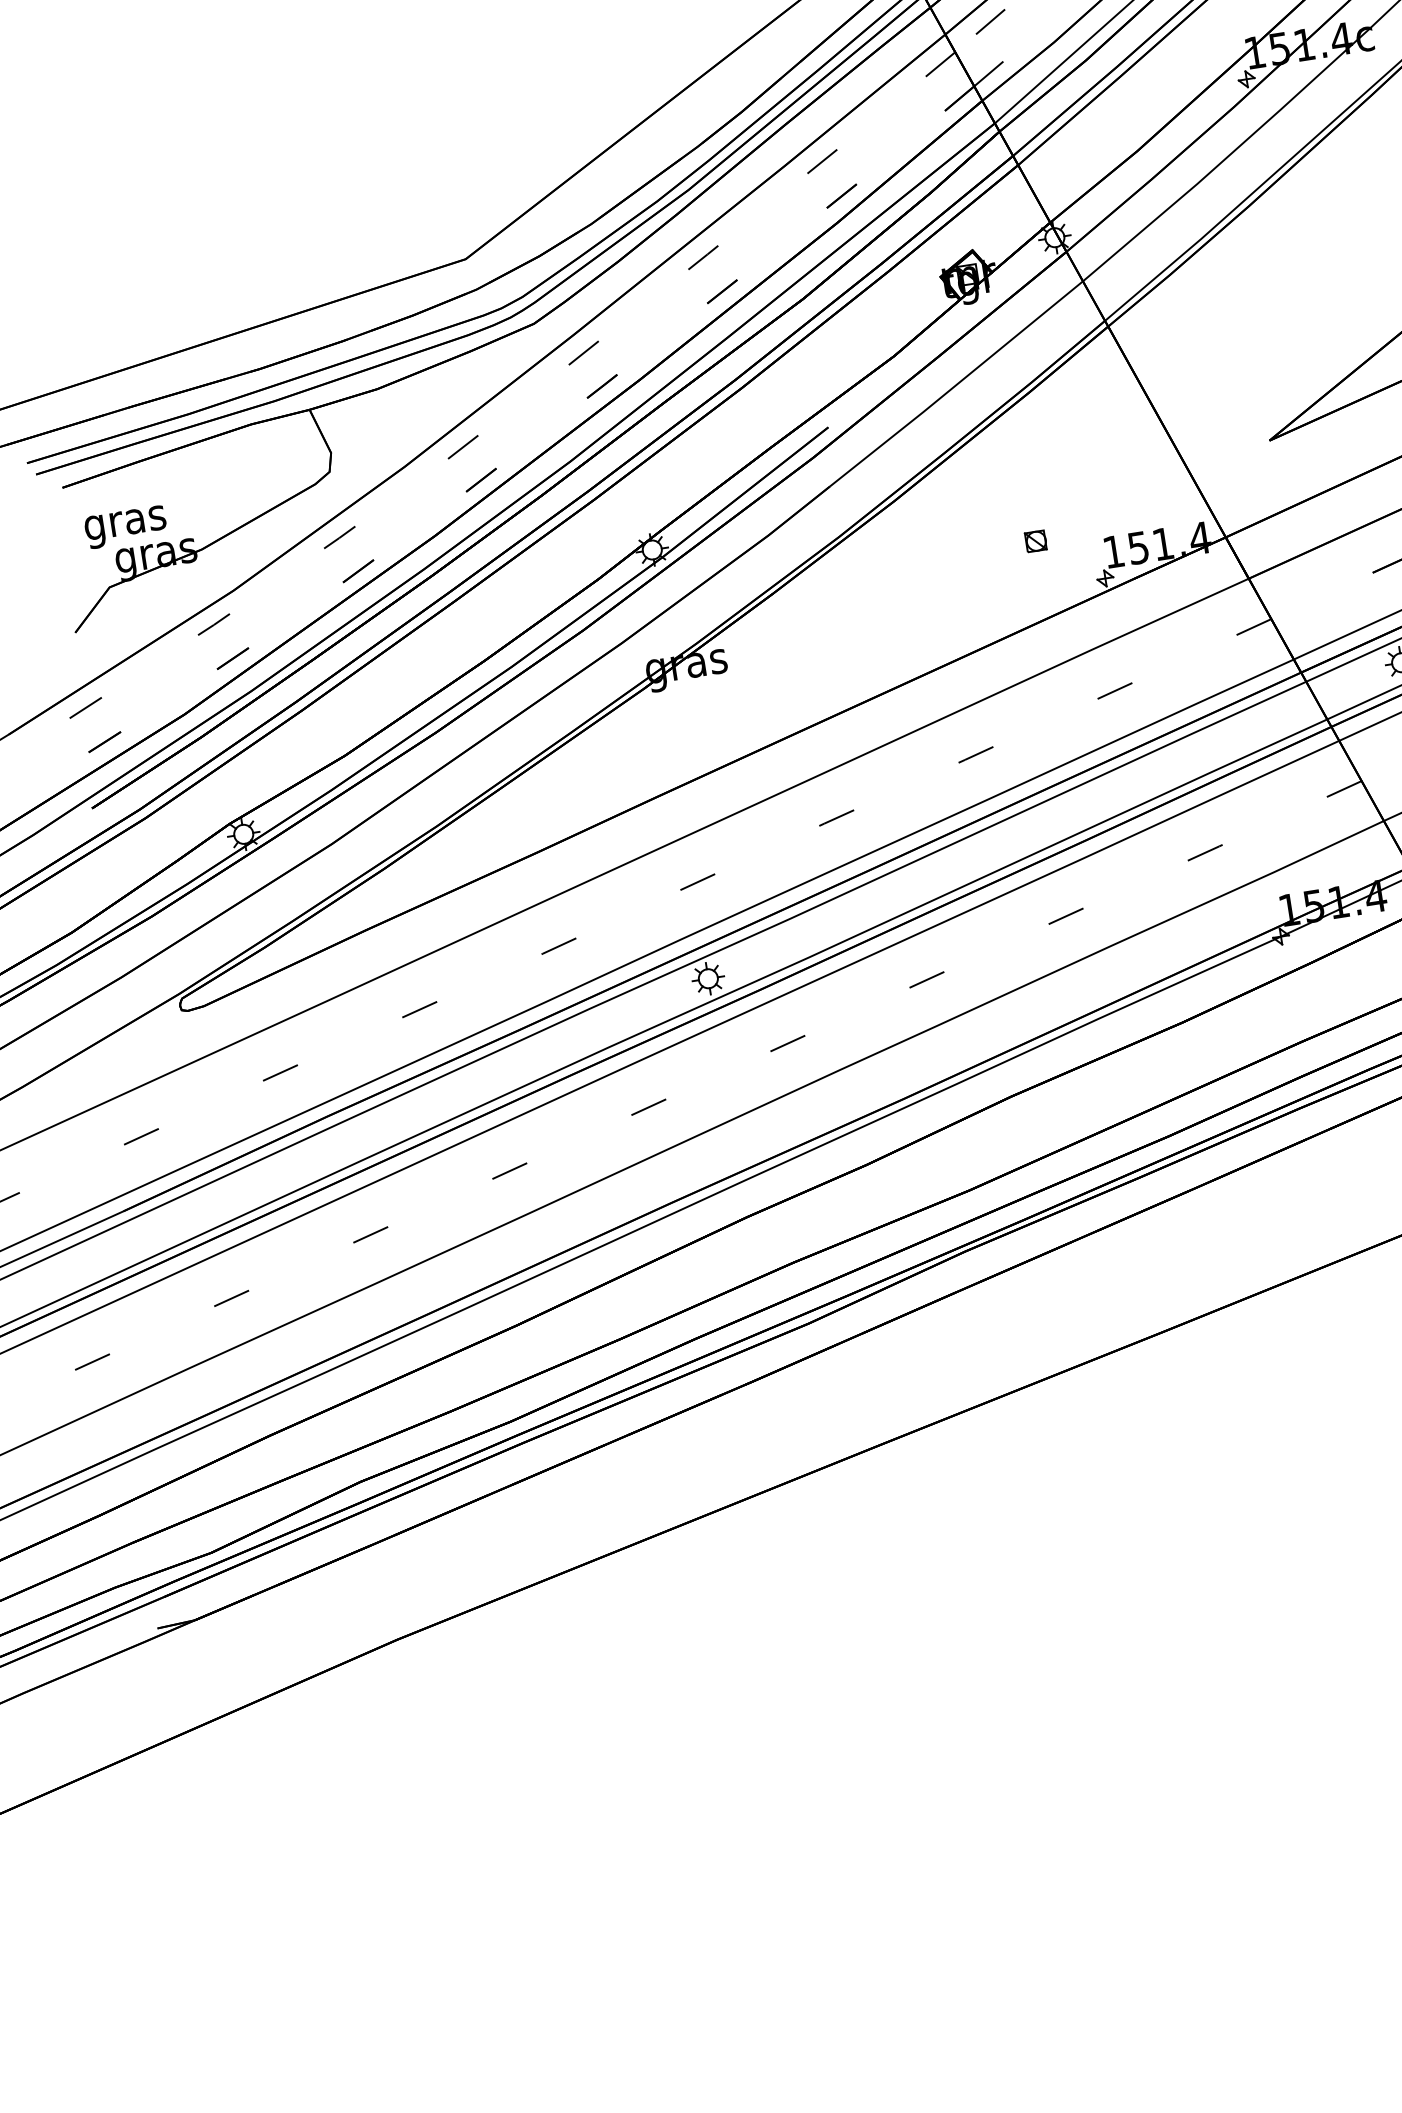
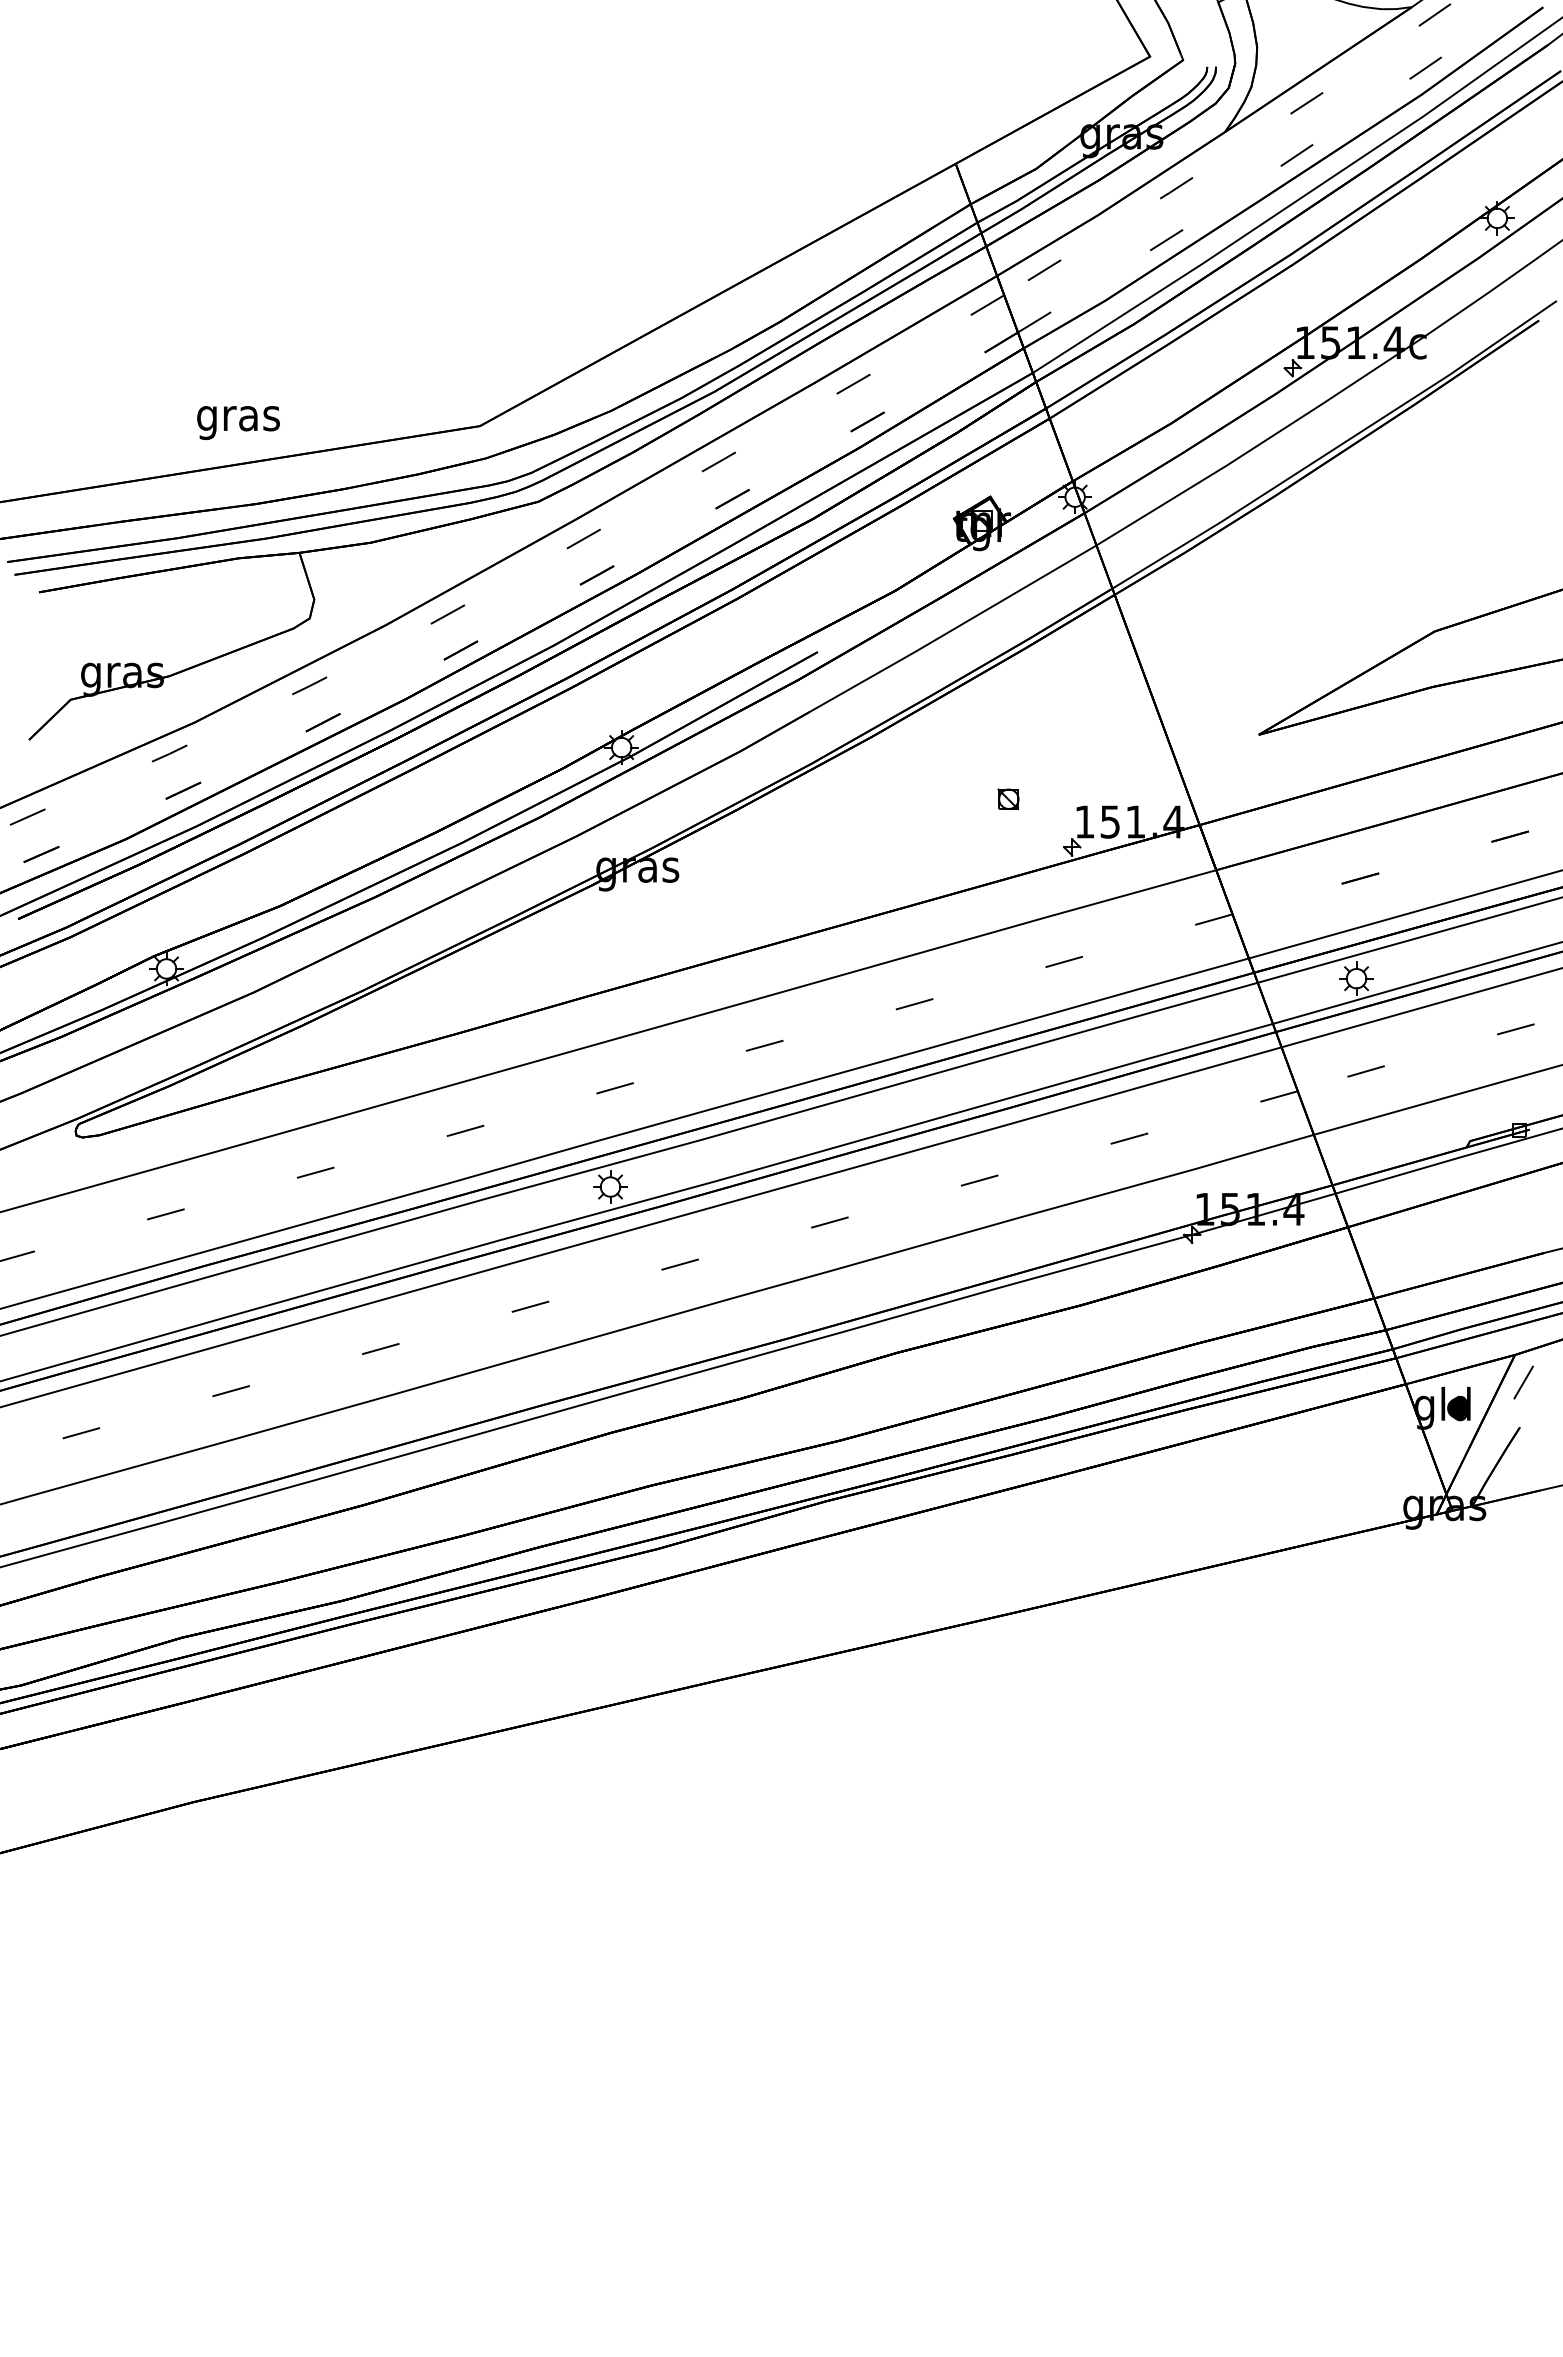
text: (125, 526) -> (238, 422), moved

